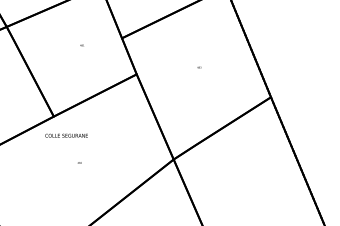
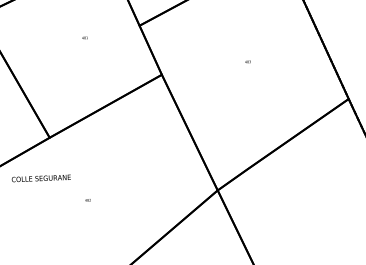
text: (66, 135) -> (41, 178), moved

